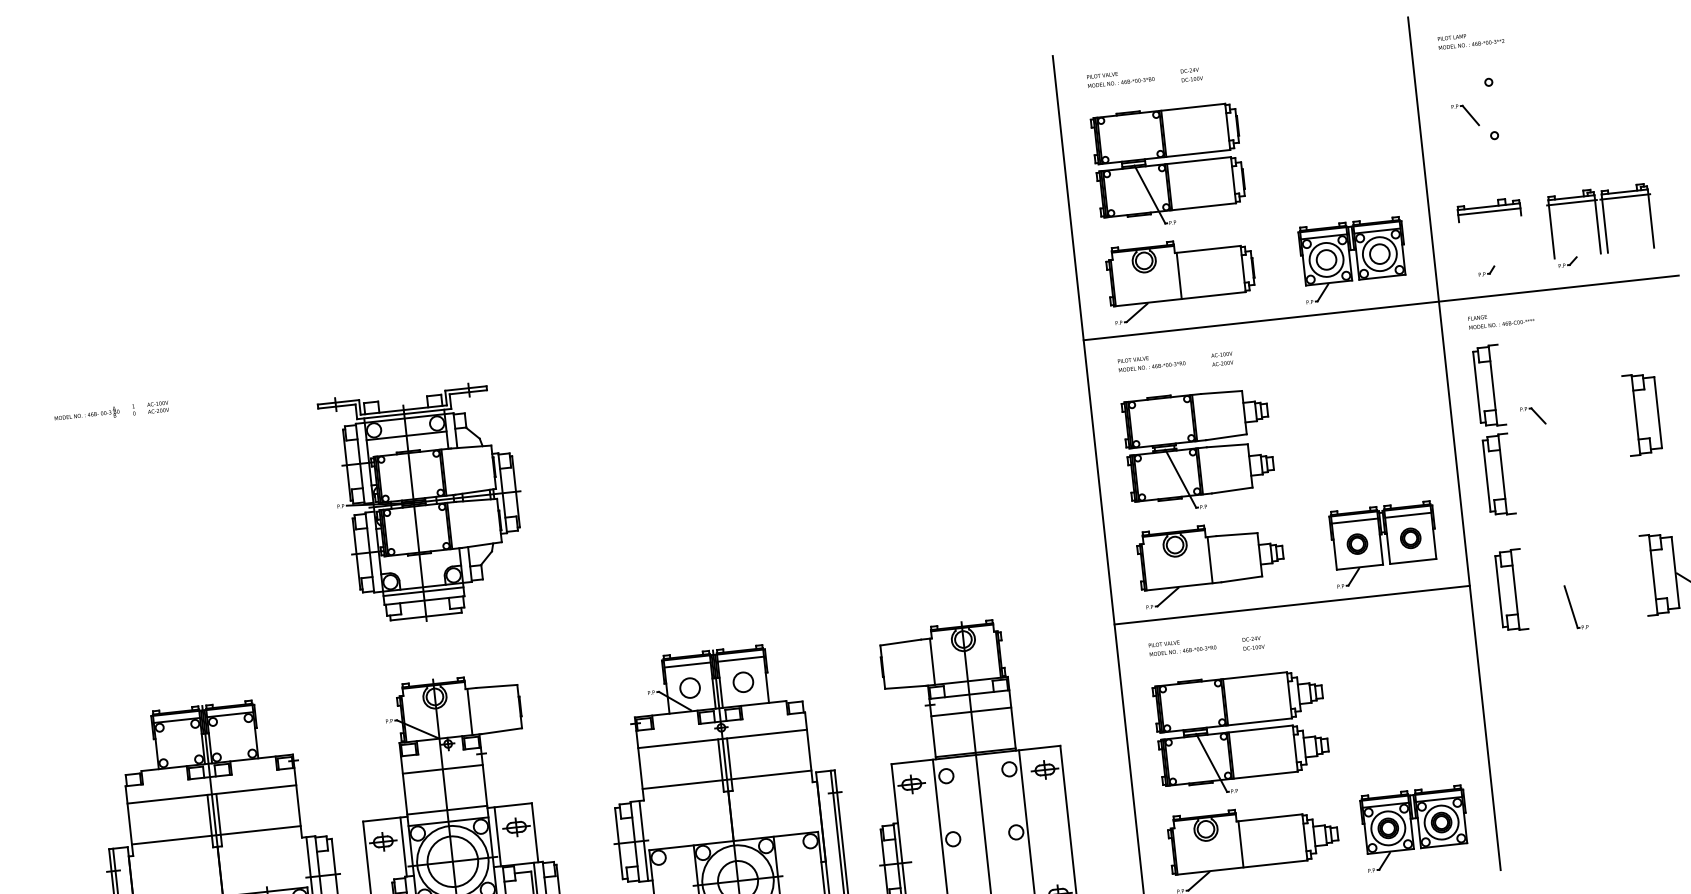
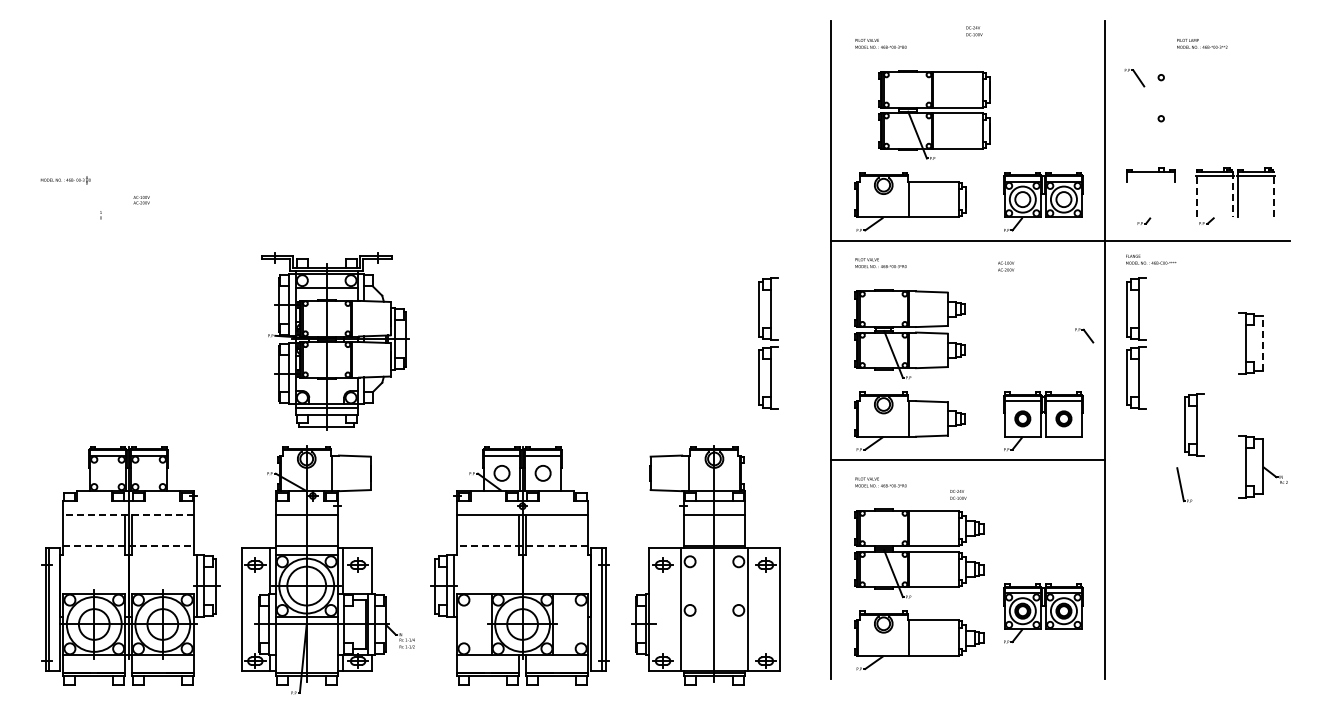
text: (1471, 39) -> (1202, 43), moved
text: (1191, 75) -> (974, 31), moved
part: (1465, 114) -> (1134, 77), moved
part: (1168, 165) -> (934, 114), moved
line: (1488, 212) -> (1150, 176), removed
line: (1650, 218) -> (1273, 194), solid -> dashed
line: (1597, 225) -> (1232, 195), solid -> dashed
line: (1550, 228) -> (1196, 194), solid -> dashed
text: (1222, 358) -> (1006, 266), moved
text: (158, 407) -> (141, 200), moved
line: (1658, 412) -> (1263, 343), solid -> dashed
text: (86, 415) -> (65, 180), moved
part: (1533, 415) -> (1084, 335), moved
part: (1017, 482) -> (768, 343), added
part: (425, 504) -> (335, 341), moved
part: (1511, 589) -> (1194, 424), moved
text: (1253, 642) -> (958, 494), moved
line: (726, 779) -> (522, 546), solid -> dashed
line: (211, 793) -> (128, 514), solid -> dashed
part: (1415, 828) -> (1043, 613), moved
line: (217, 835) -> (129, 546), solid -> dashed

